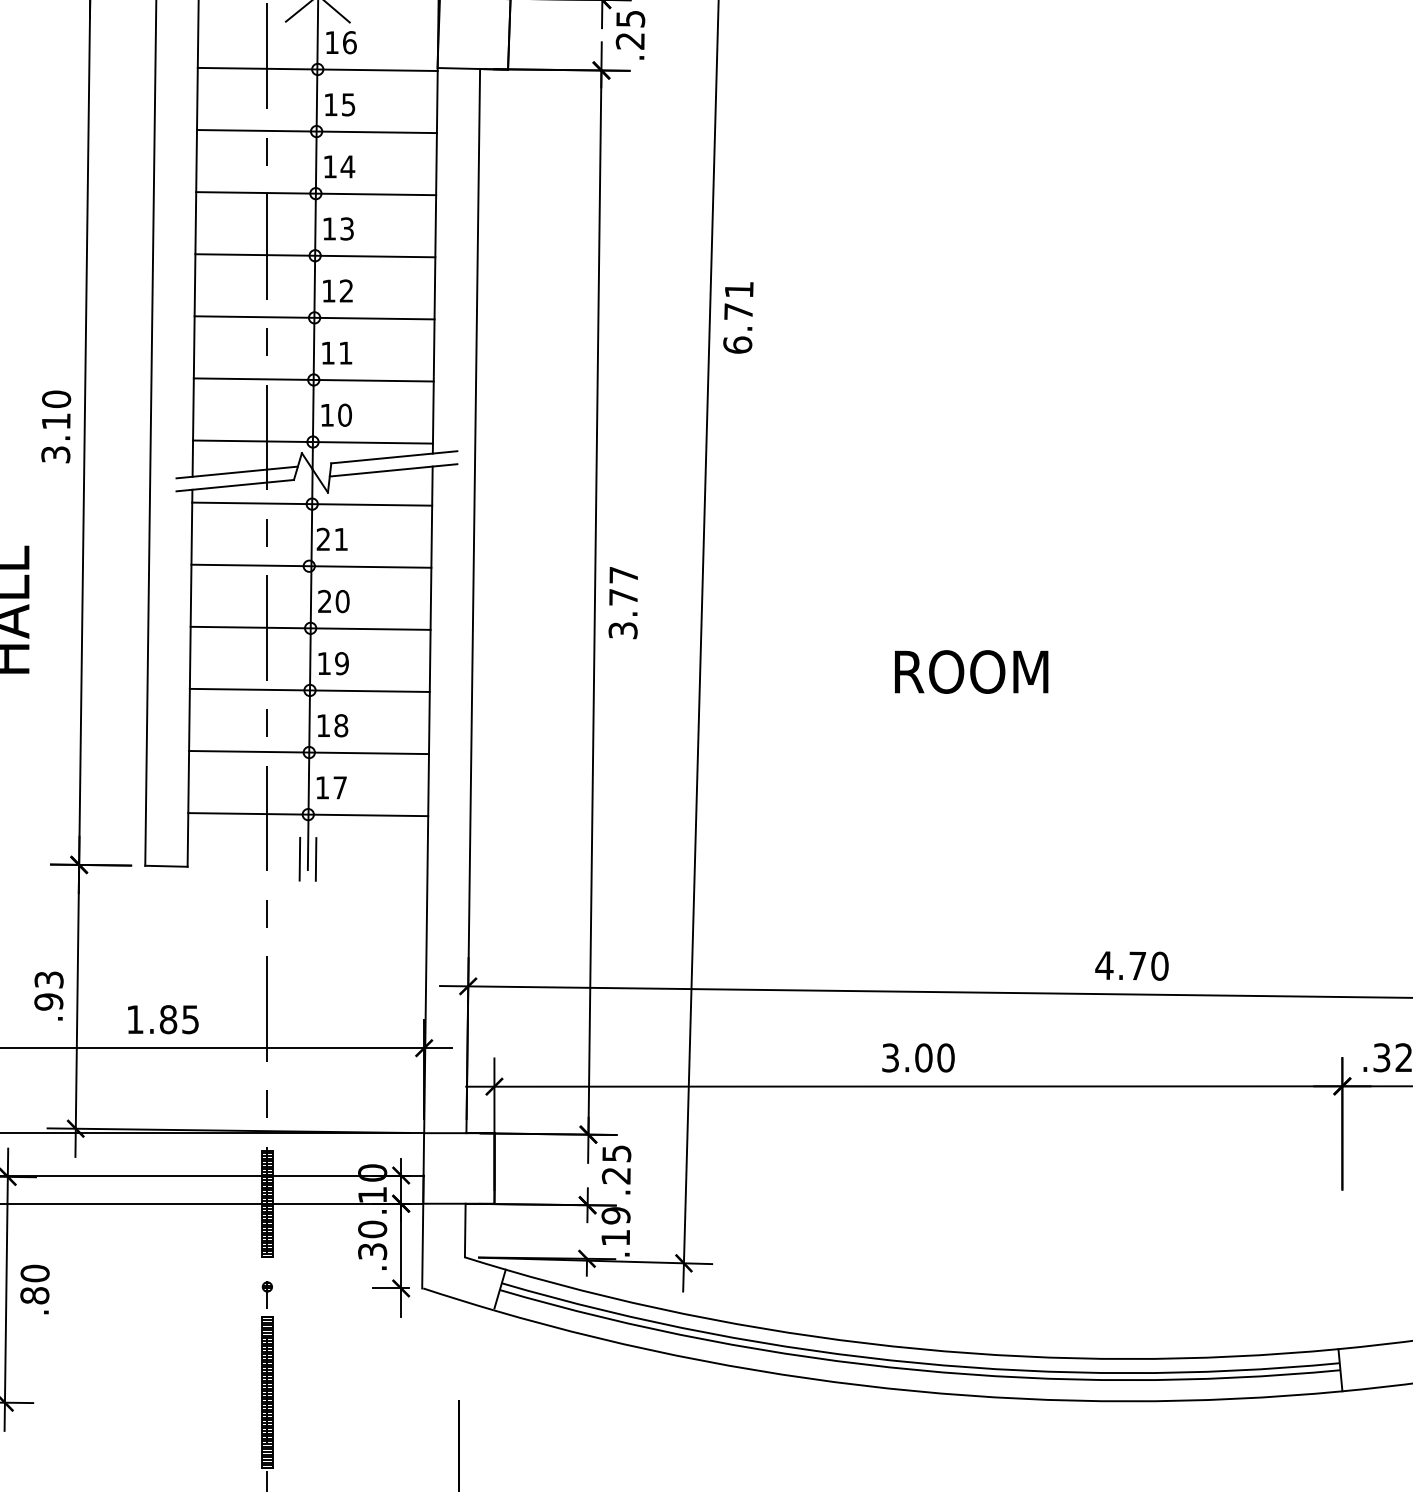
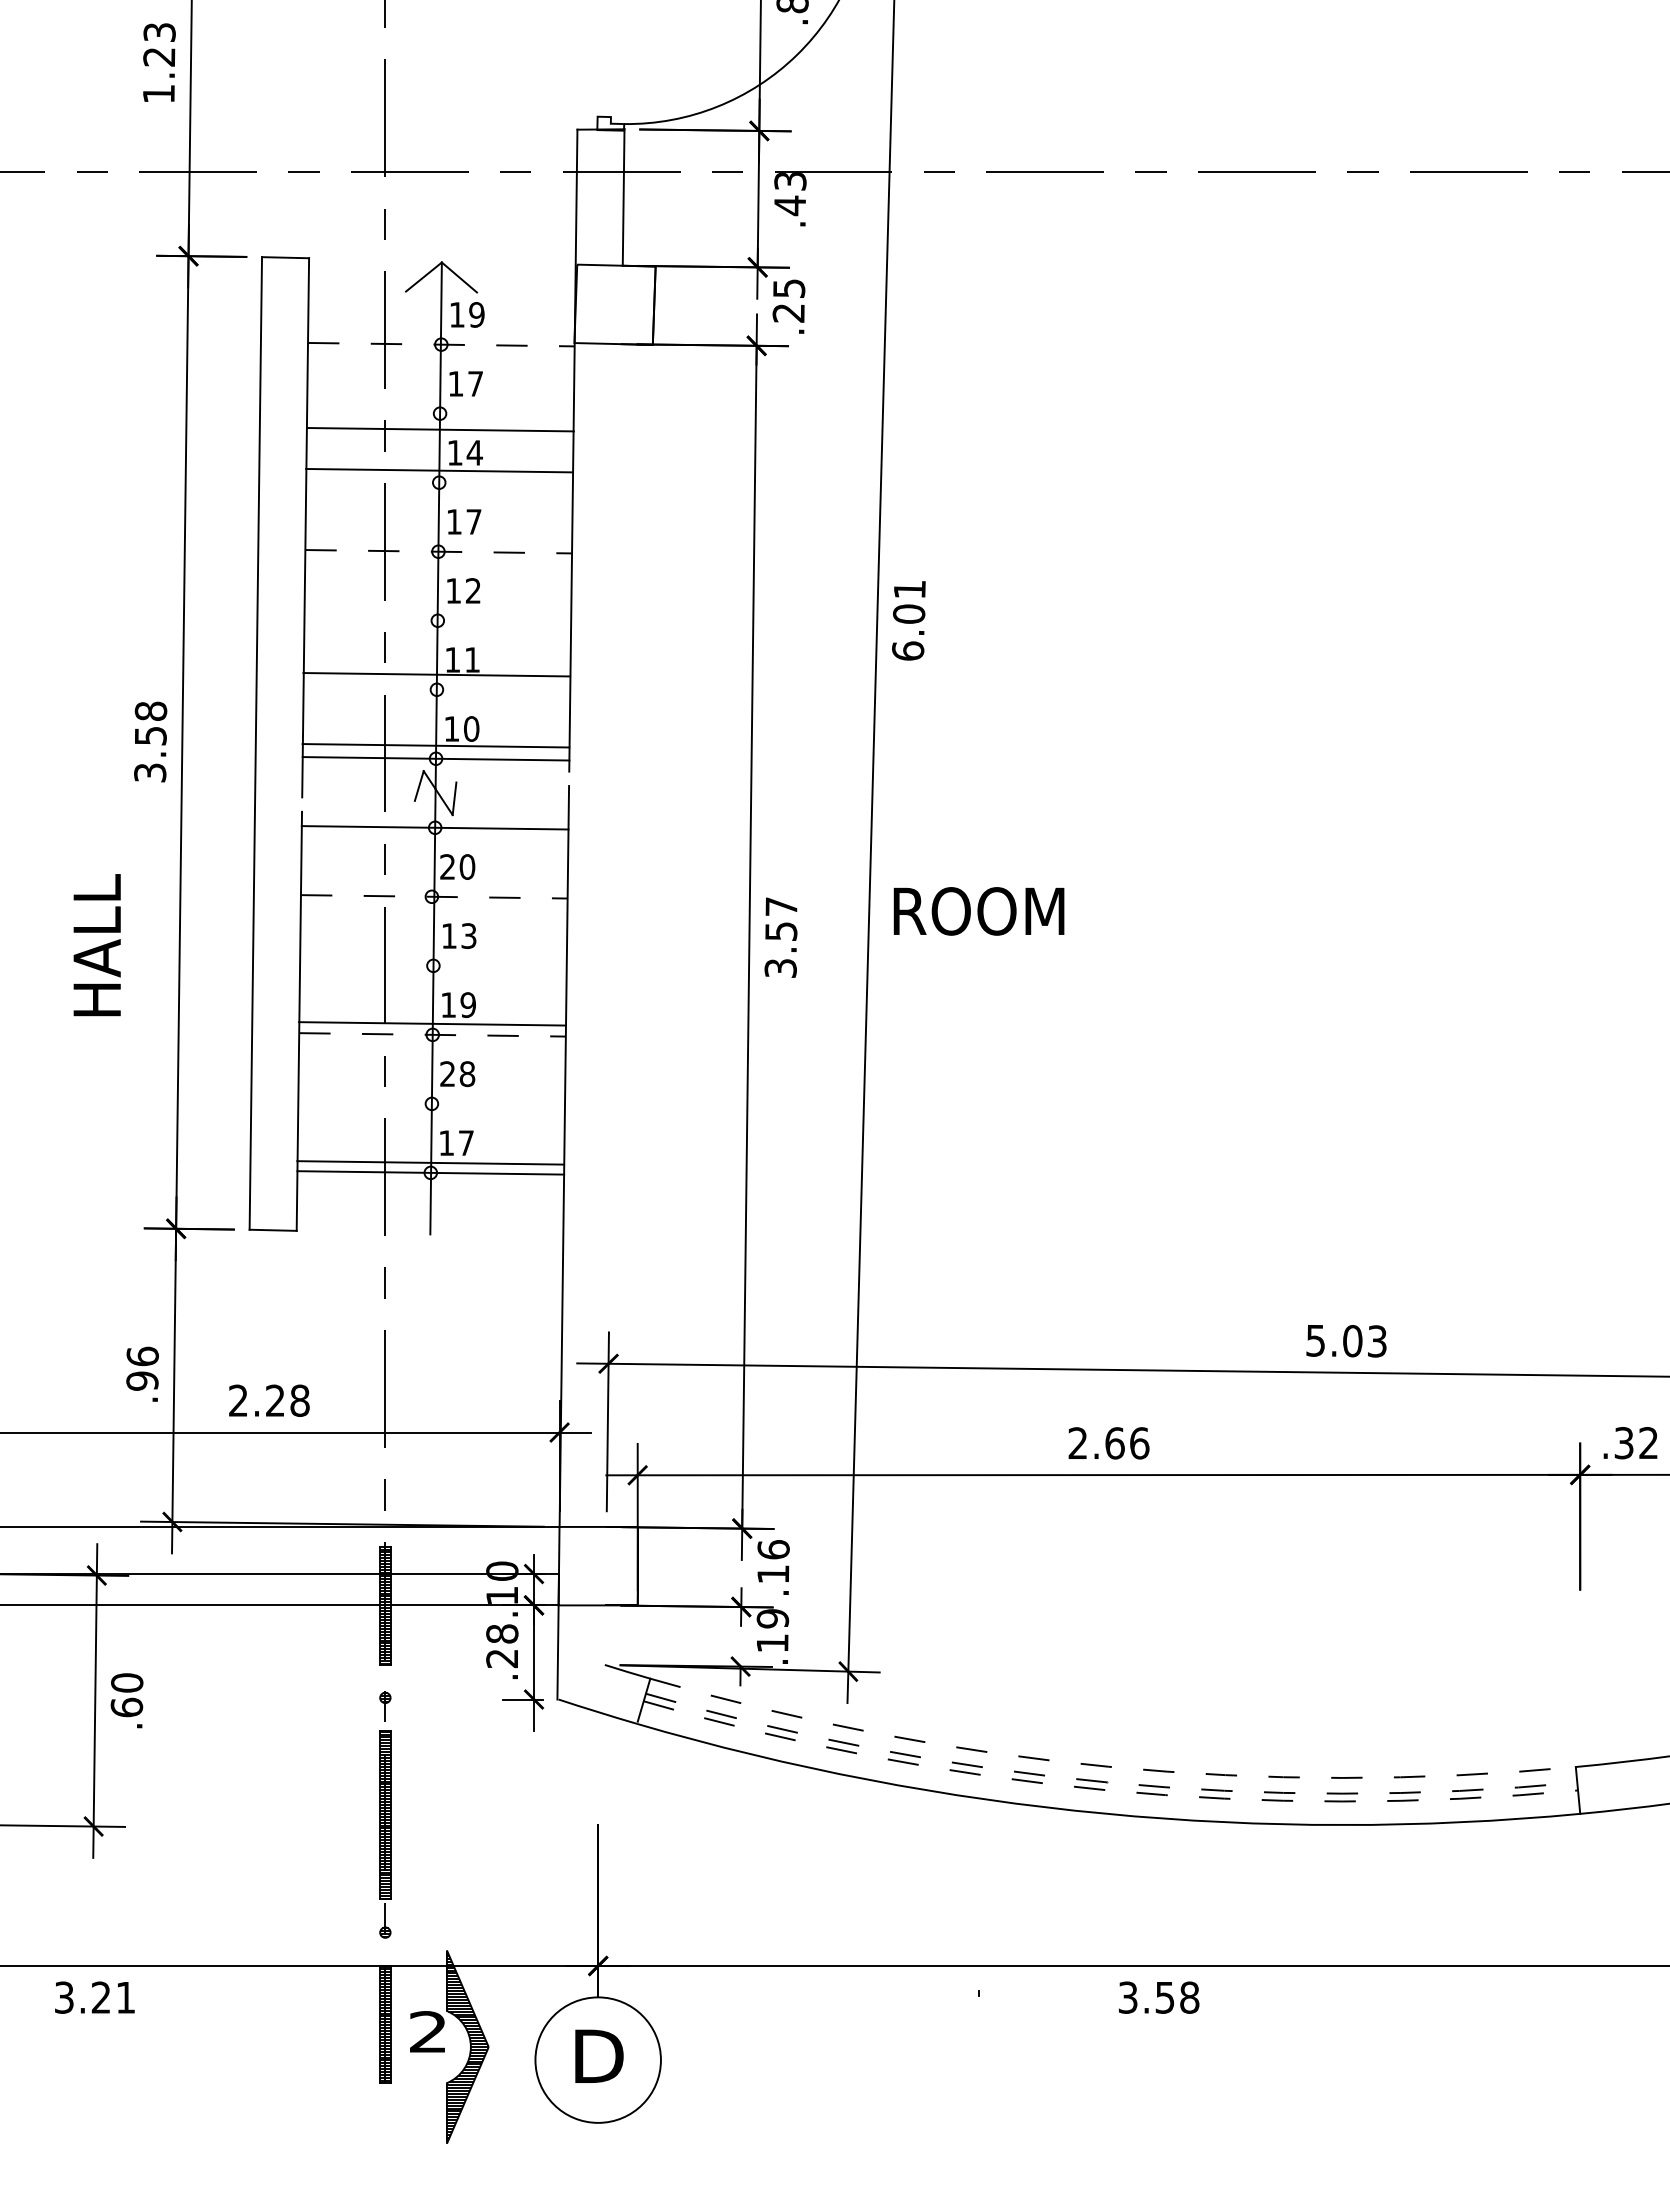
text: (349, 42) -> (476, 314), 16 -> 19
line: (317, 69) -> (441, 344), solid -> dashed
text: (348, 104) -> (475, 383), 15 -> 17
line: (317, 131) -> (439, 470), moved
line: (316, 193) -> (440, 429), moved
text: (346, 228) -> (473, 521), 13 -> 17
line: (316, 255) -> (439, 551), solid -> dashed
text: (738, 311) -> (909, 613), 6.71 -> 6.01
line: (314, 317) -> (436, 674), moved
line: (313, 379) -> (435, 745), moved
text: (56, 410) -> (151, 723), 3.10 -> 3.58
line: (394, 457) -> (526, 775), removed
line: (393, 470) -> (525, 790), removed
line: (236, 472) -> (351, 792), removed
line: (235, 484) -> (349, 806), removed
text: (341, 538) -> (467, 866), 21 -> 20
line: (311, 565) -> (434, 896), solid -> dashed
text: (623, 597) -> (781, 931), 3.77 -> 3.57
text: (333, 601) -> (458, 936), 20 -> 13
line: (472, 601) -> (613, 935), removed
line: (310, 628) -> (432, 1023), moved
text: (971, 672) -> (978, 911), moved
line: (310, 690) -> (433, 1034), solid -> dashed
text: (323, 725) -> (447, 1073), 18 -> 28
line: (308, 752) -> (430, 1162), moved
line: (299, 859) -> (421, 1222), removed
line: (316, 859) -> (439, 1222), removed
text: (1132, 966) -> (1346, 1341), 4.70 -> 5.03
text: (48, 979) -> (142, 1356), .93 -> .96
text: (163, 1019) -> (269, 1400), 1.85 -> 2.28
text: (918, 1058) -> (1108, 1443), 3.00 -> 2.66
text: (616, 1164) -> (773, 1561), .25 -> .16
line: (464, 1229) -> (604, 1634), removed
text: (372, 1240) -> (502, 1646), .30 -> .28
text: (34, 1295) -> (126, 1707), .80 -> .60
arc: (918, 1348) -> (1108, 1766), solid -> dashed
arc: (917, 1363) -> (1107, 1782), solid -> dashed
arc: (916, 1370) -> (1106, 1790), solid -> dashed

